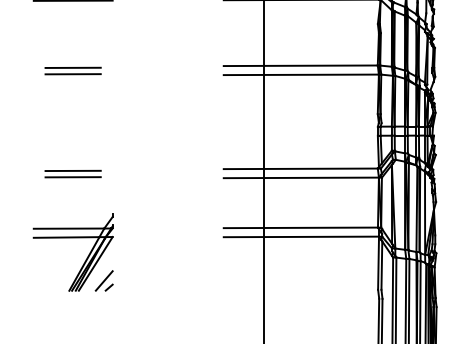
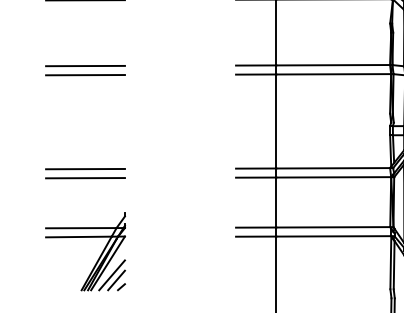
part: (72, 70) -> (84, 70), size x1.43
part: (72, 173) -> (84, 173), size x1.43
line: (99, 275) -> (111, 275), added

